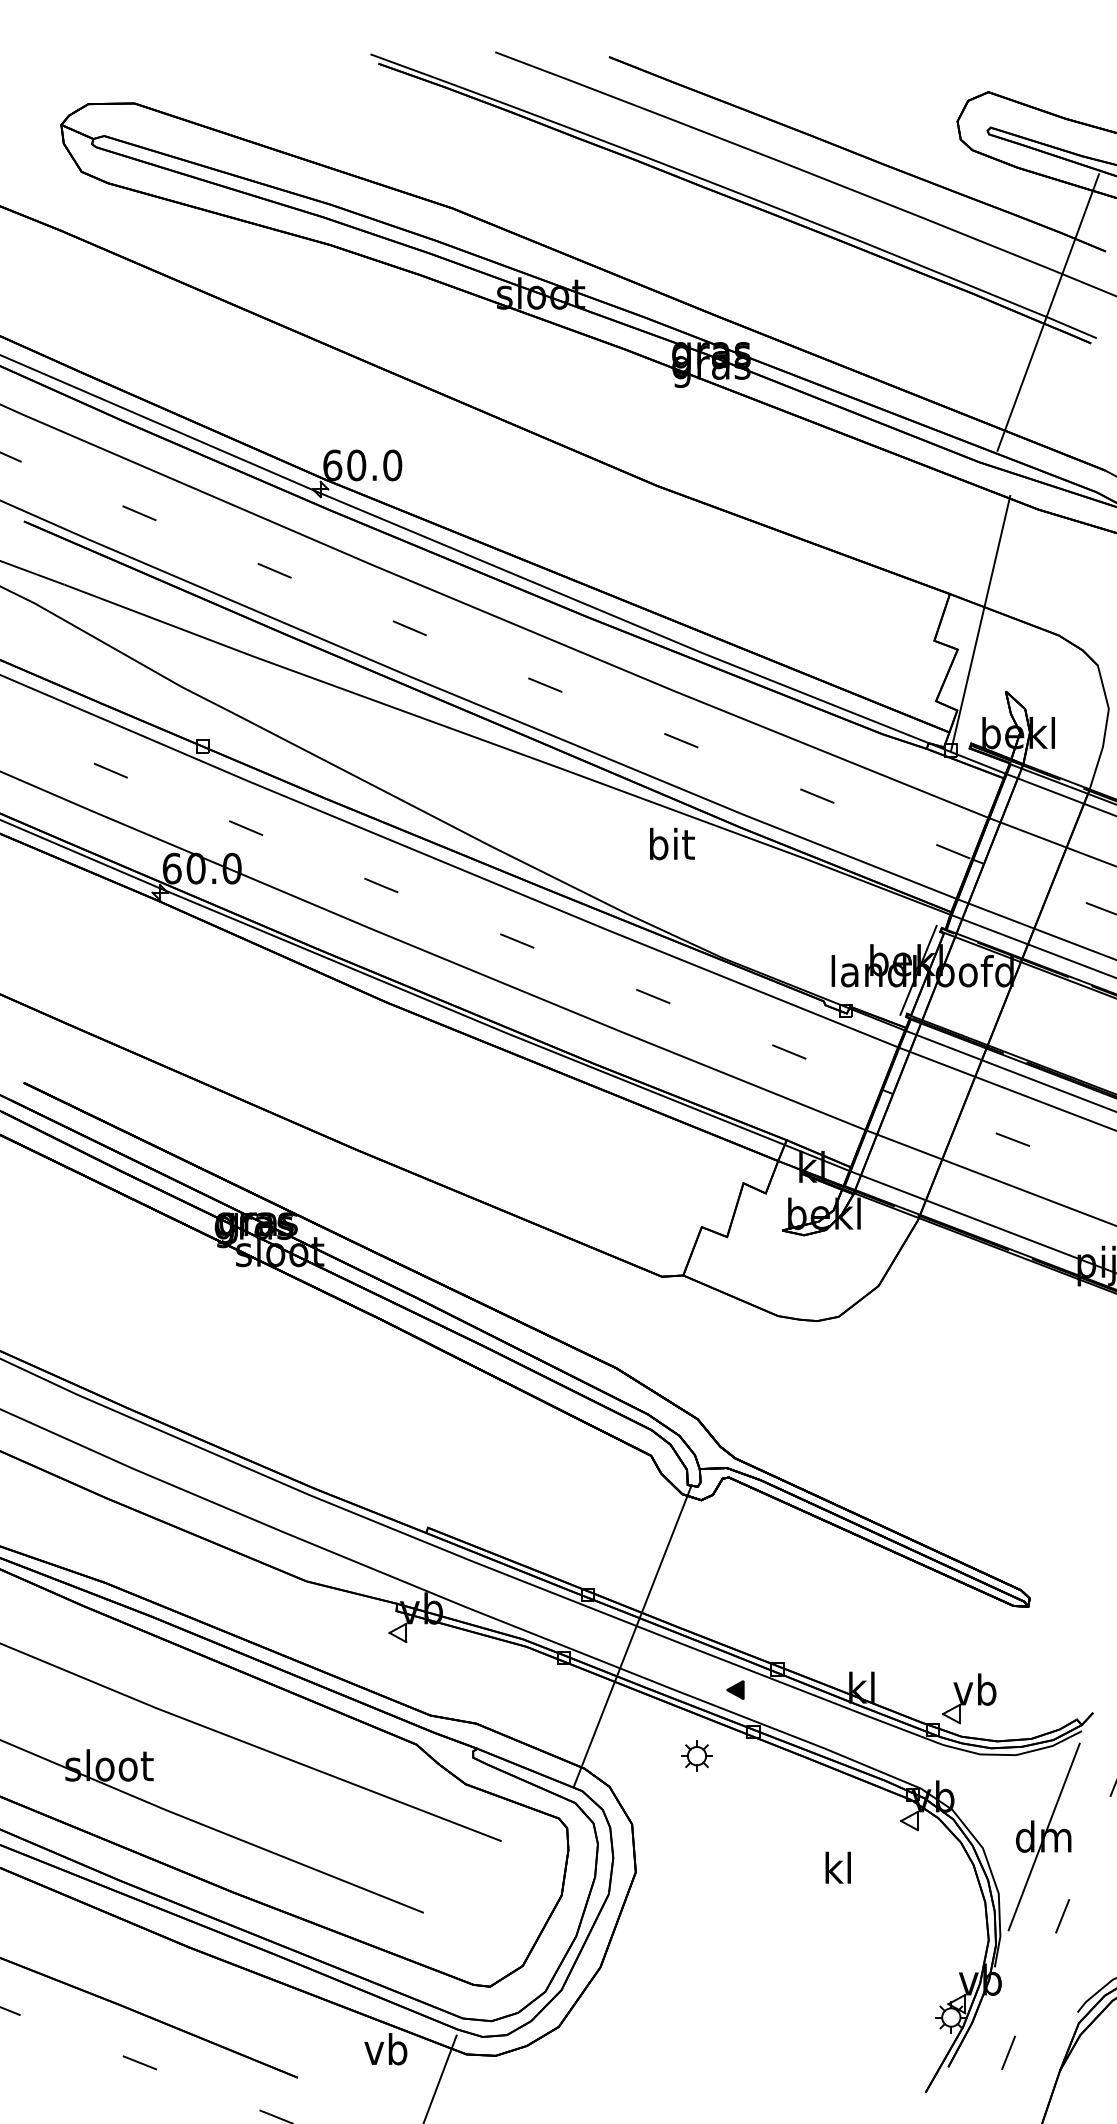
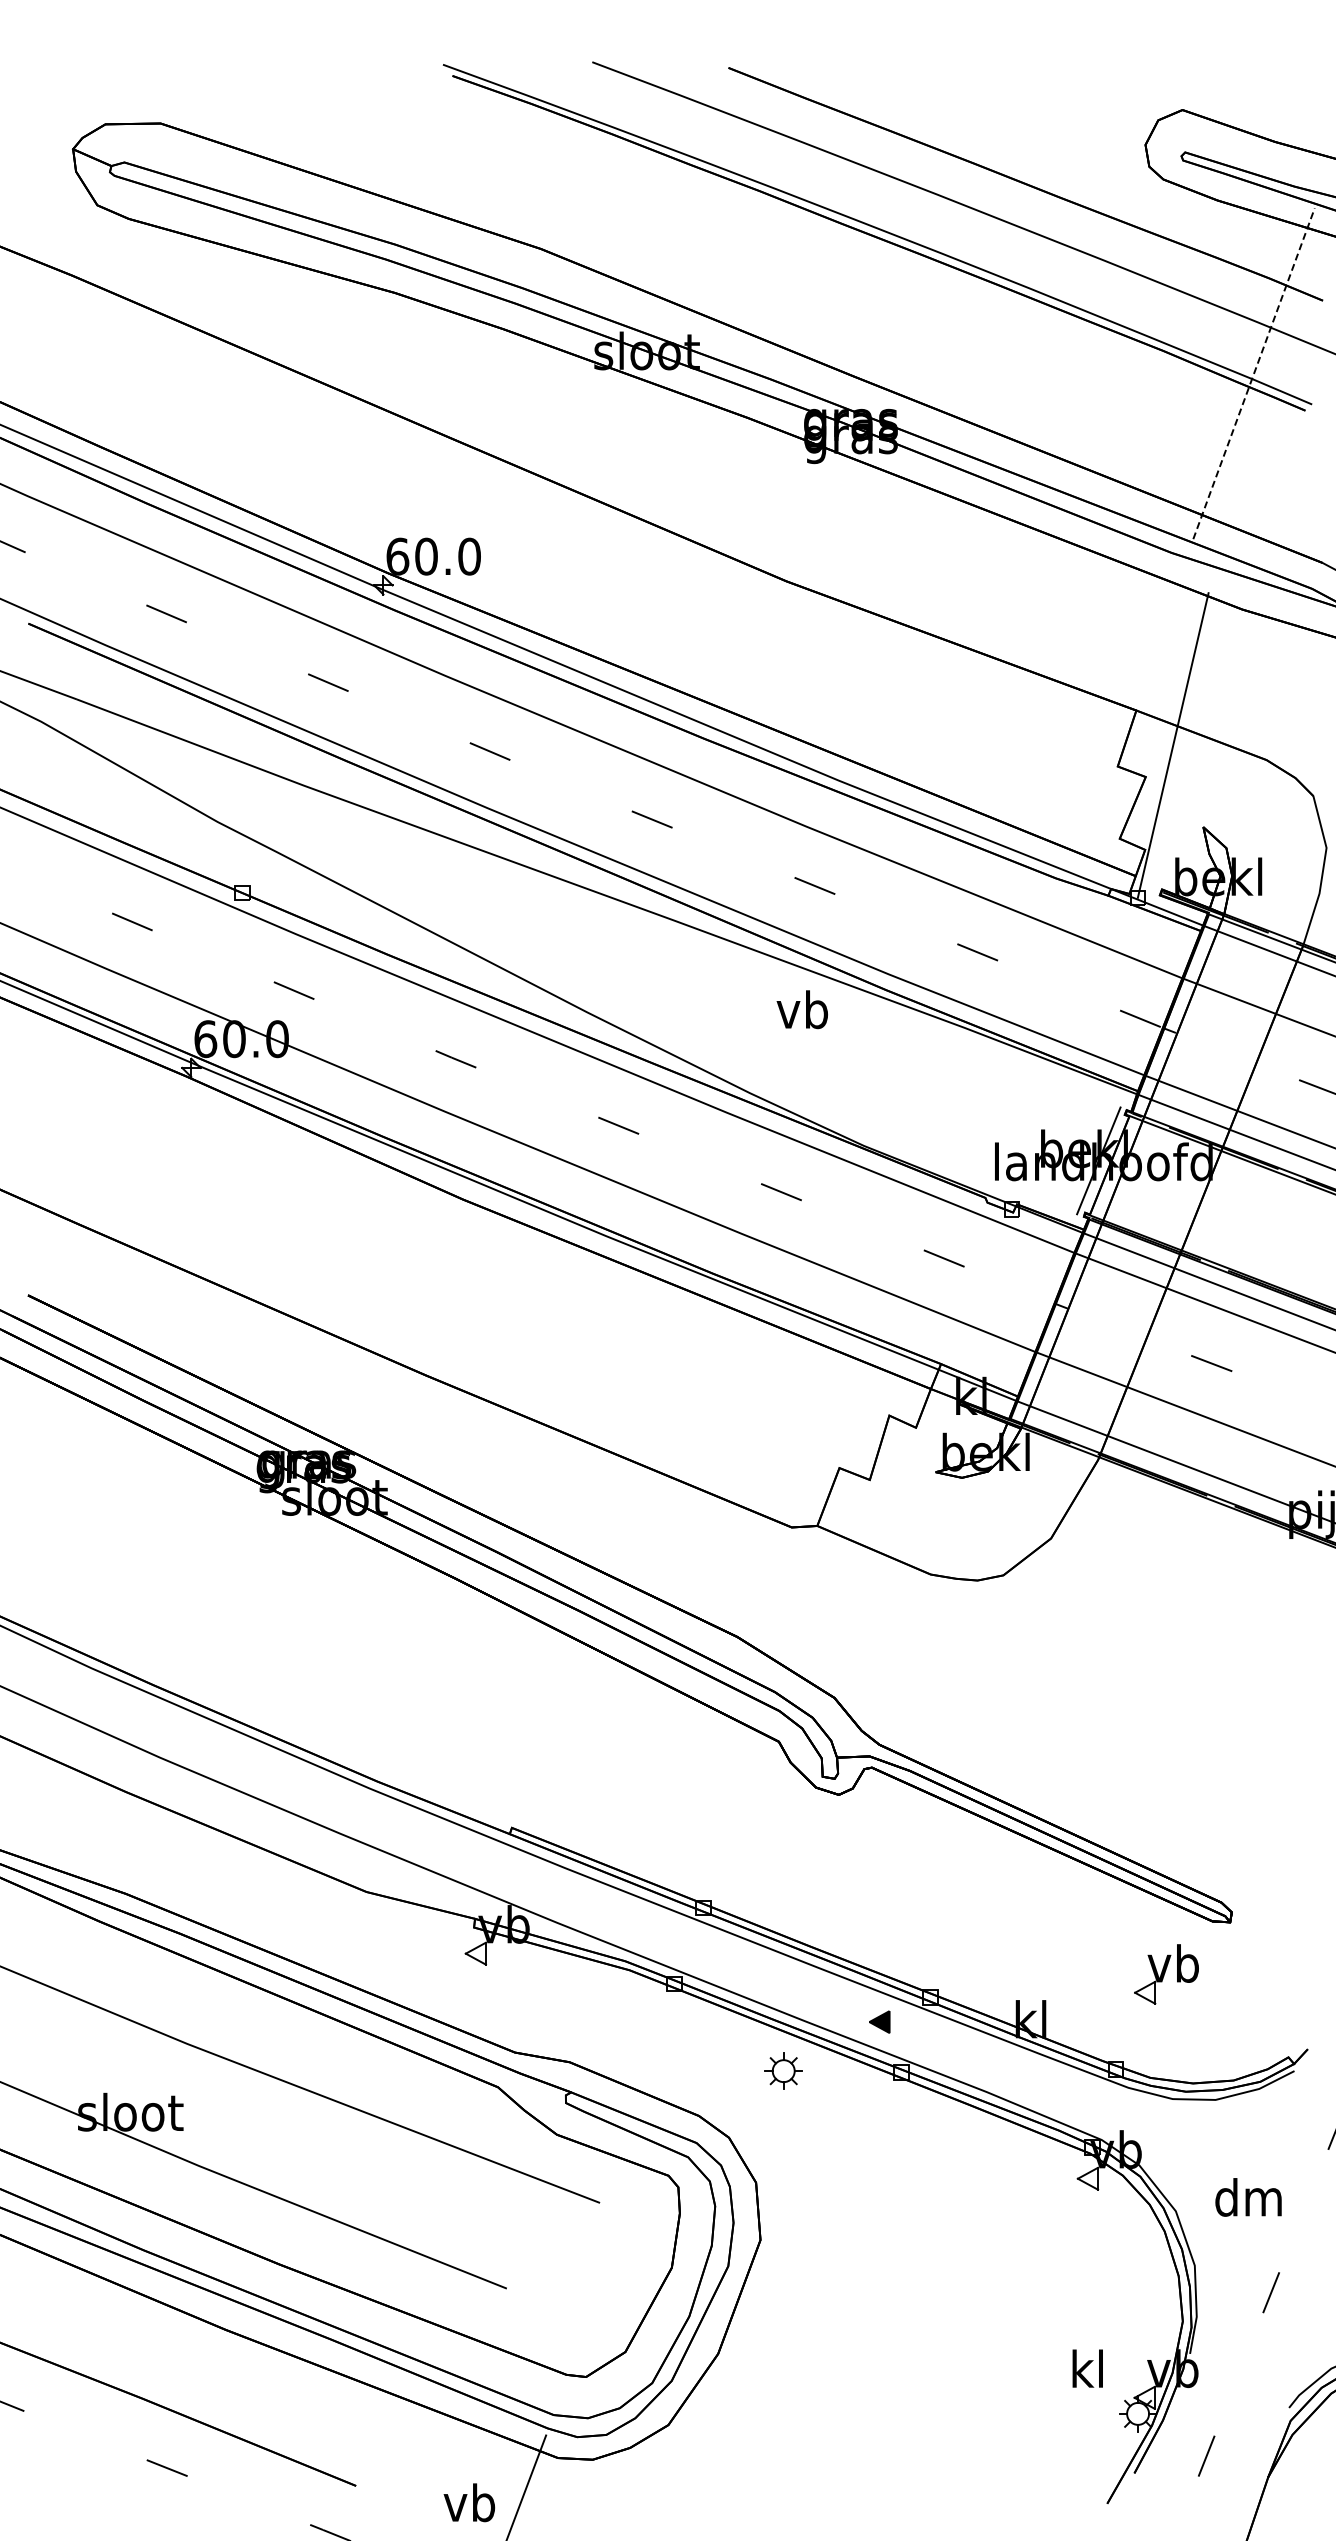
line: (1048, 312) -> (1254, 373), solid -> dashed
text: (671, 843) -> (803, 1009), bit -> vb
line: (632, 1636) -> (756, 1957), removed
part: (969, 1698) -> (1166, 1974), moved
part: (696, 1755) -> (783, 2070), moved
line: (1043, 1836) -> (1248, 2197), removed
text: (838, 1867) -> (1087, 2368), moved
text: (385, 2048) -> (469, 2502), moved

